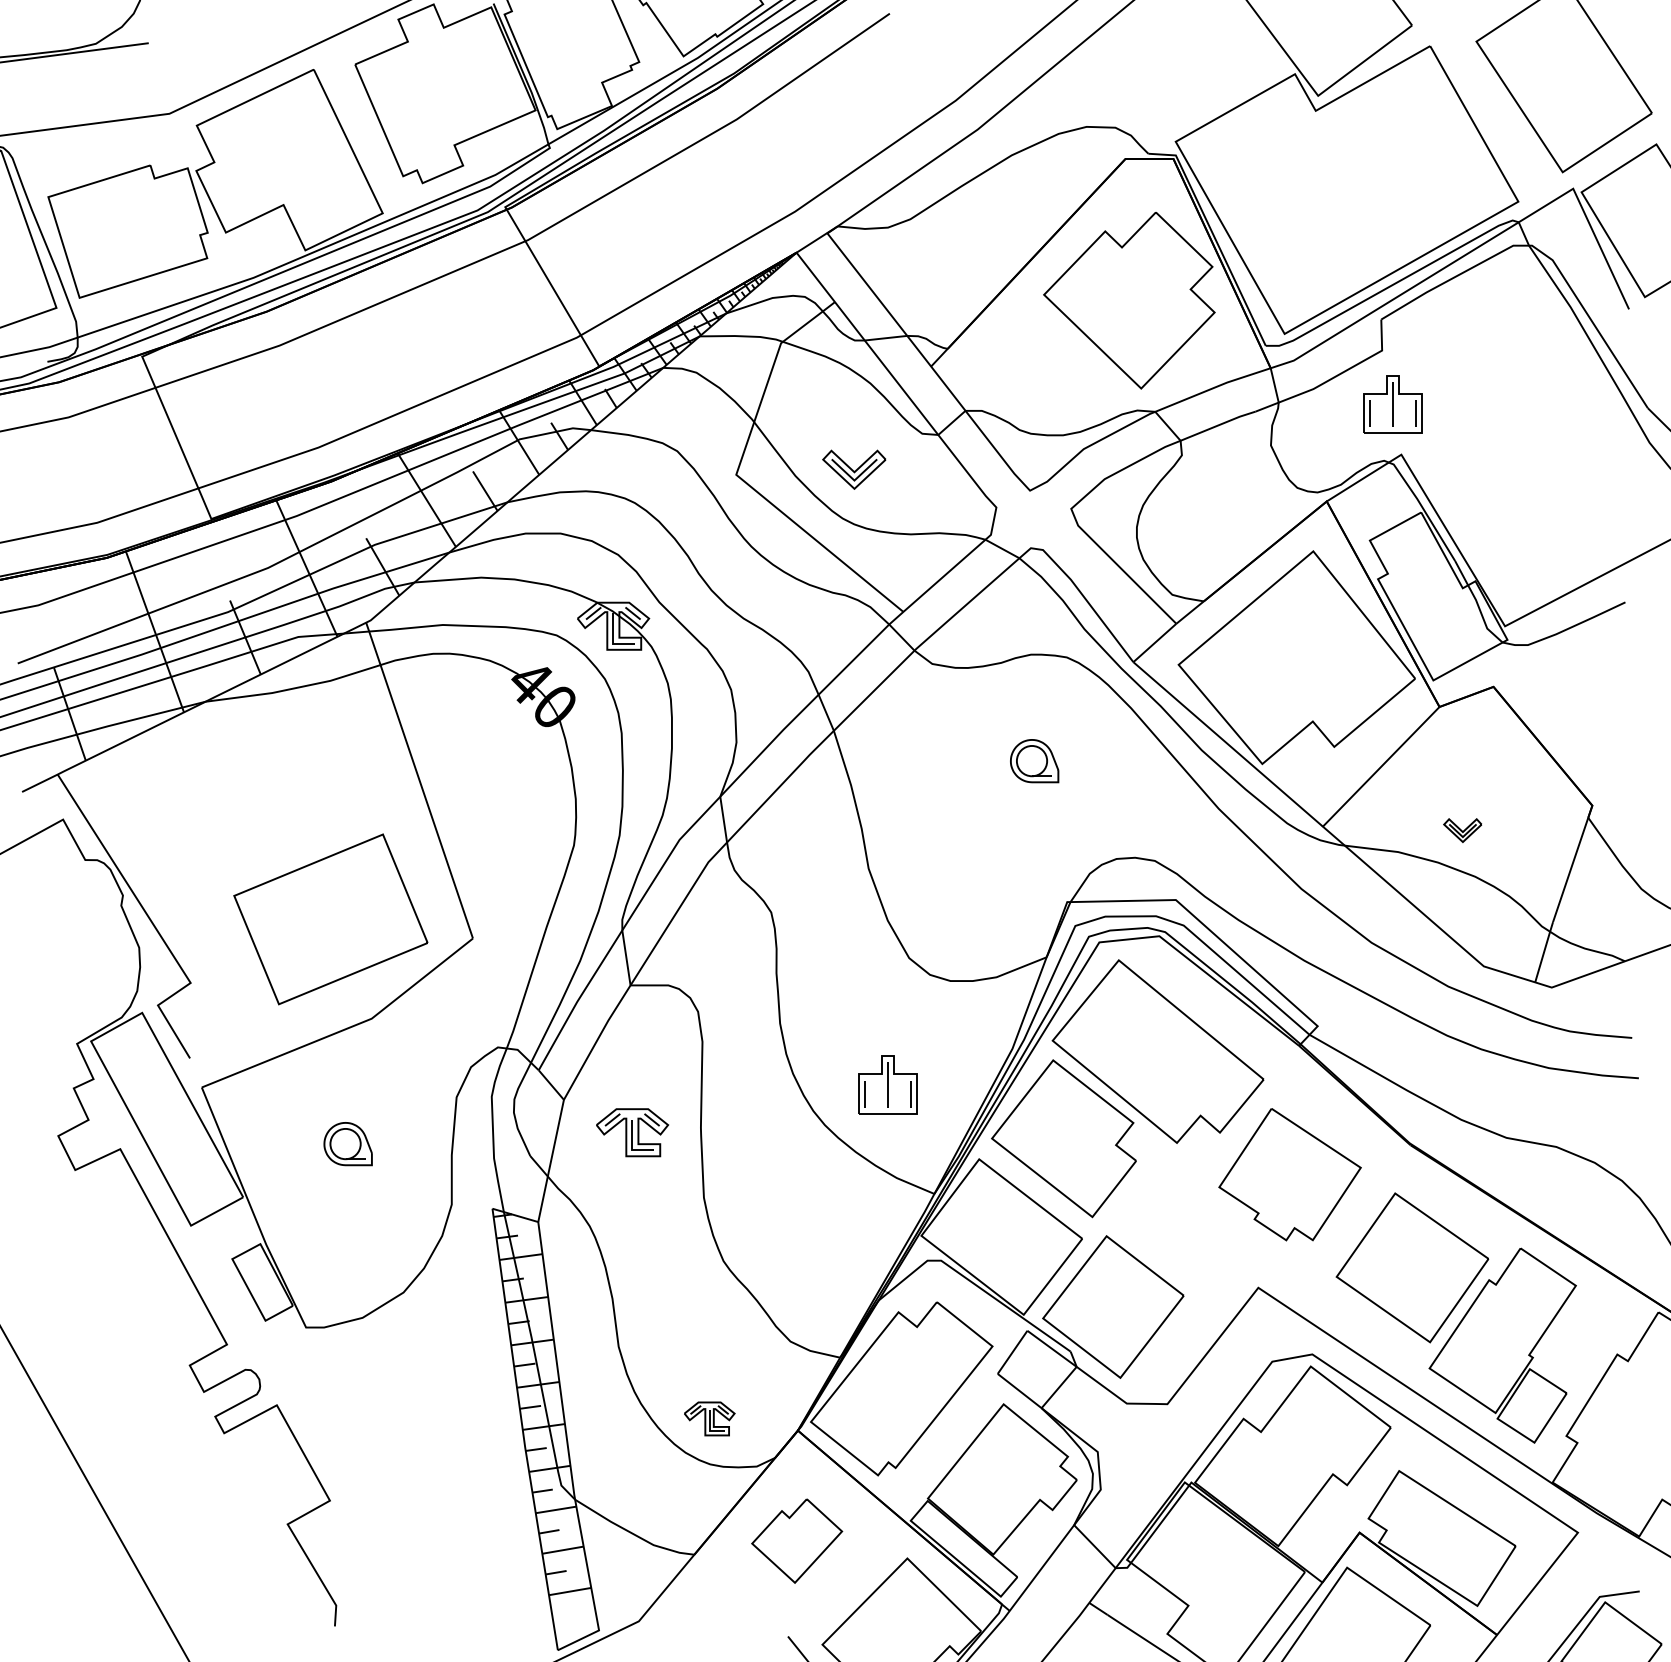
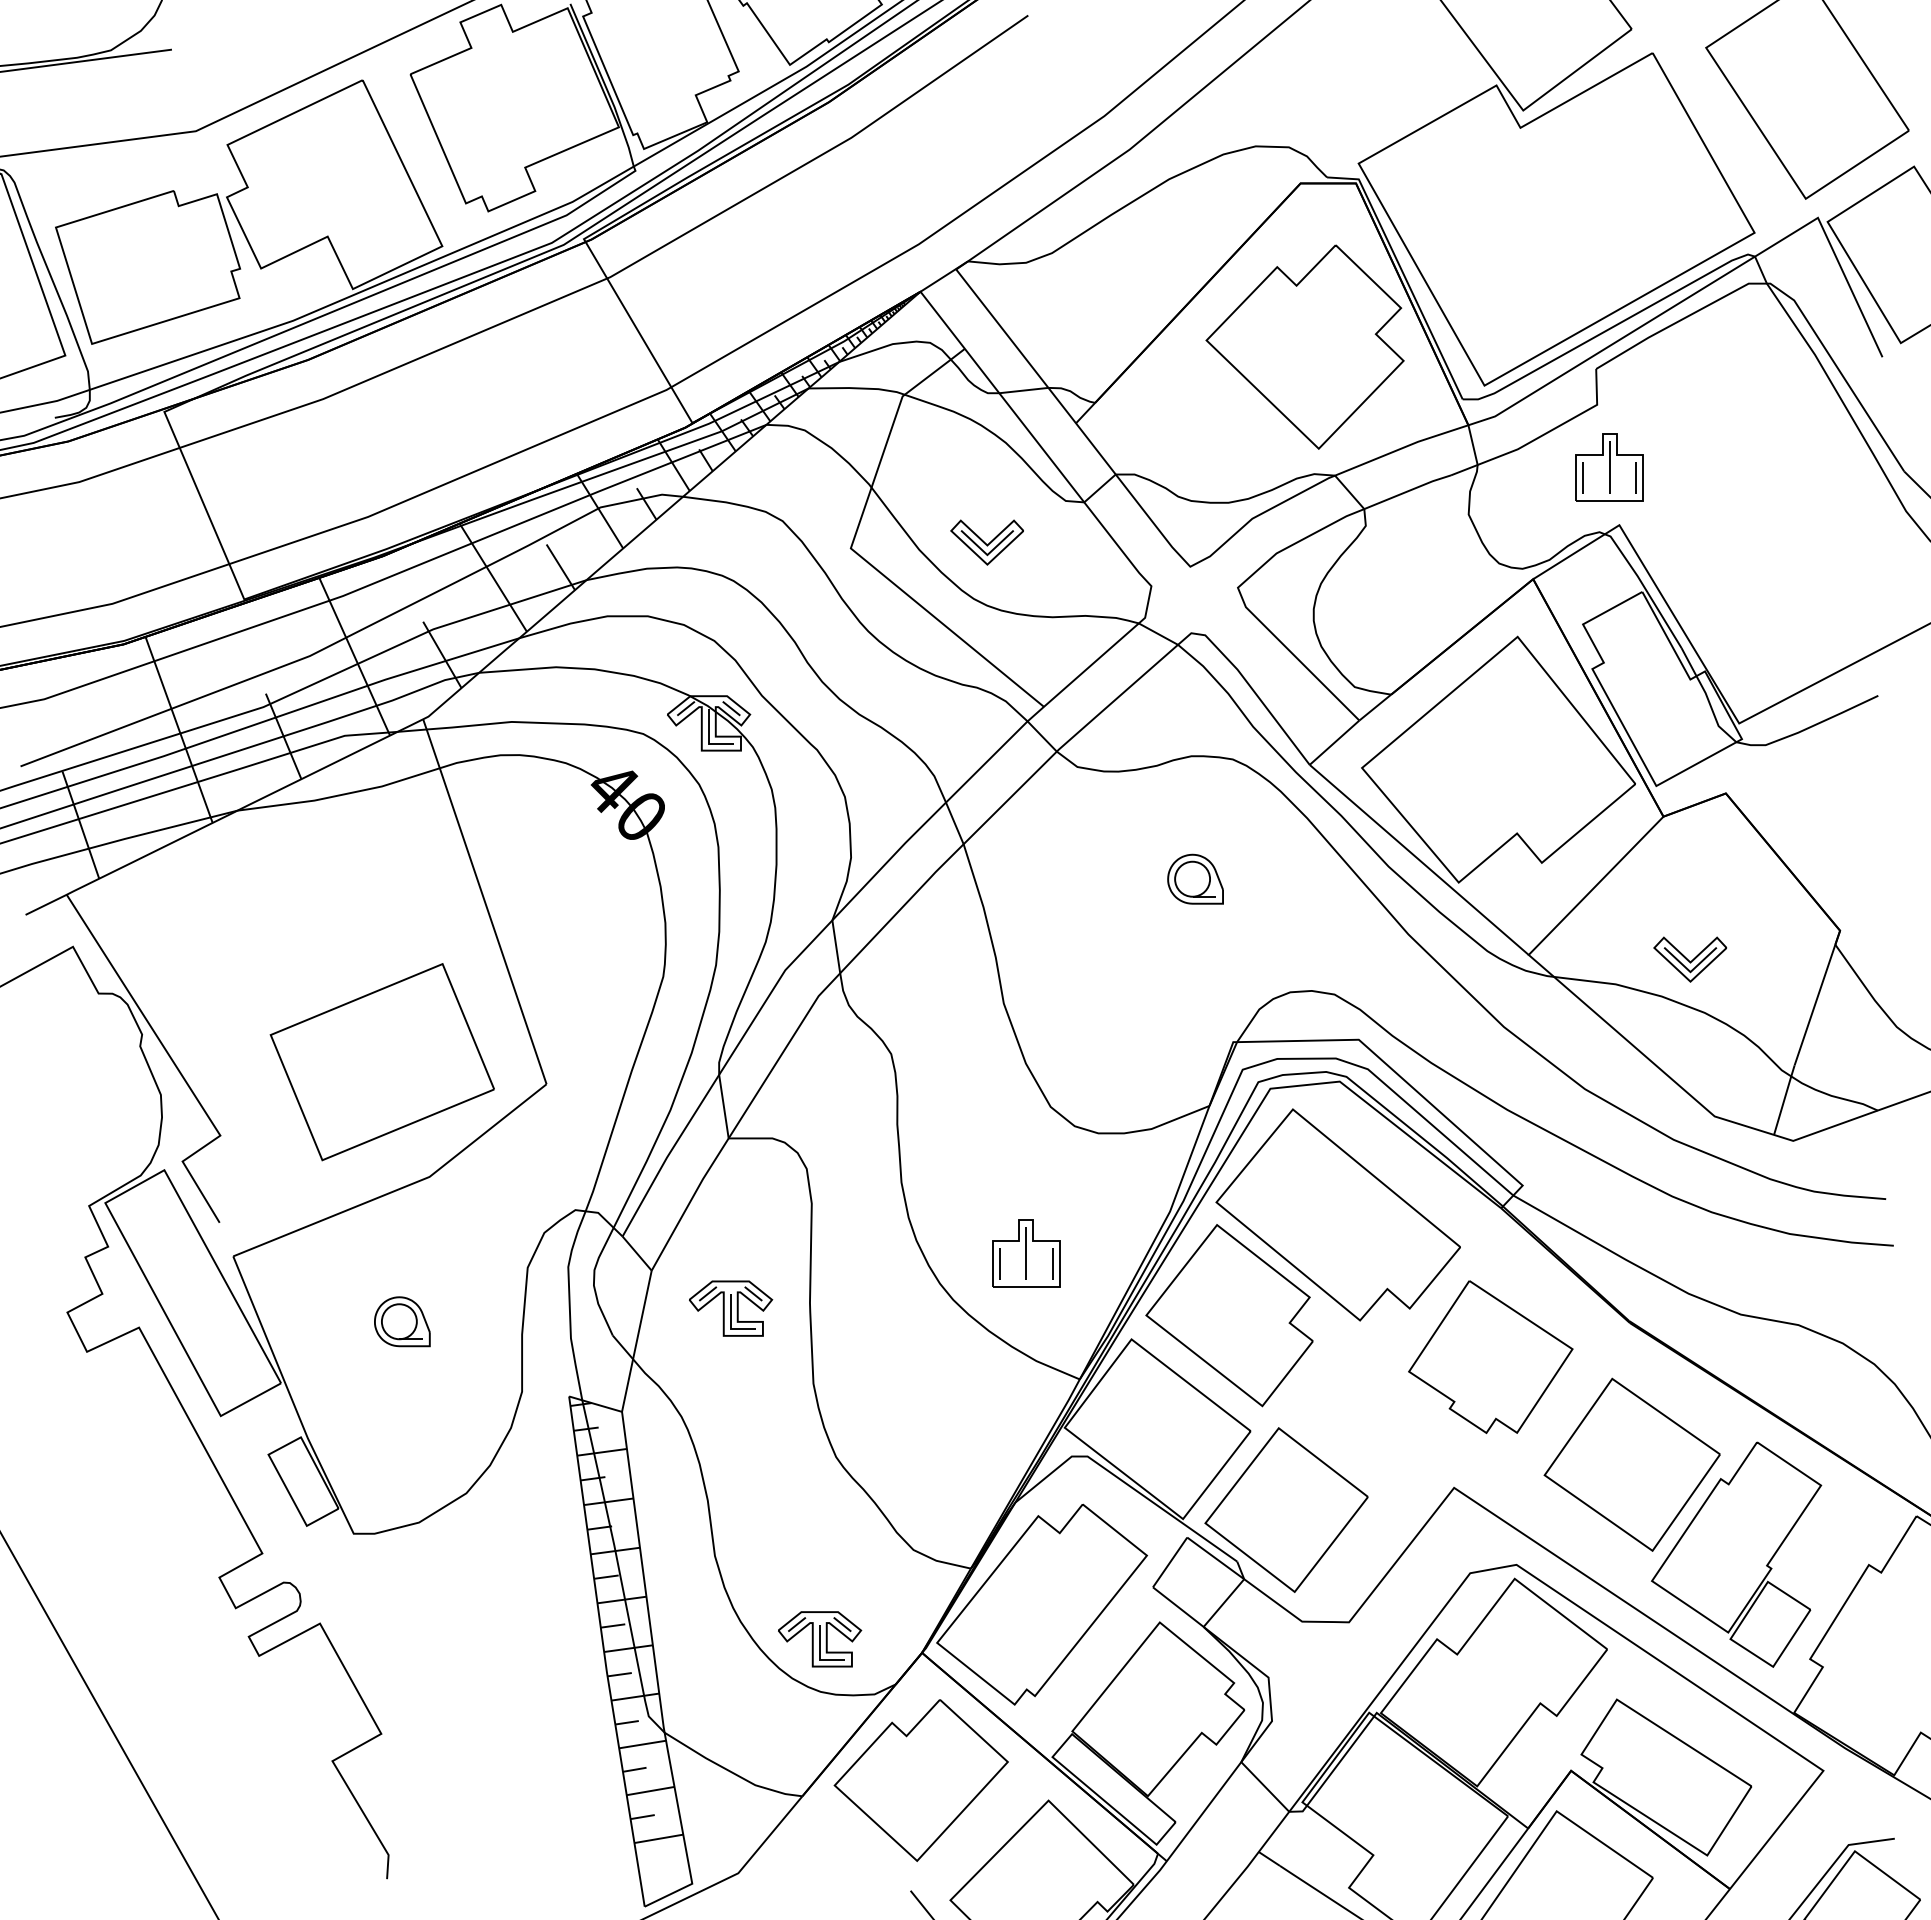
part: (1462, 830) -> (1690, 959), size x1.67
part: (710, 1419) -> (820, 1639), size x1.43
part: (796, 1541) -> (920, 1780), size x1.67

